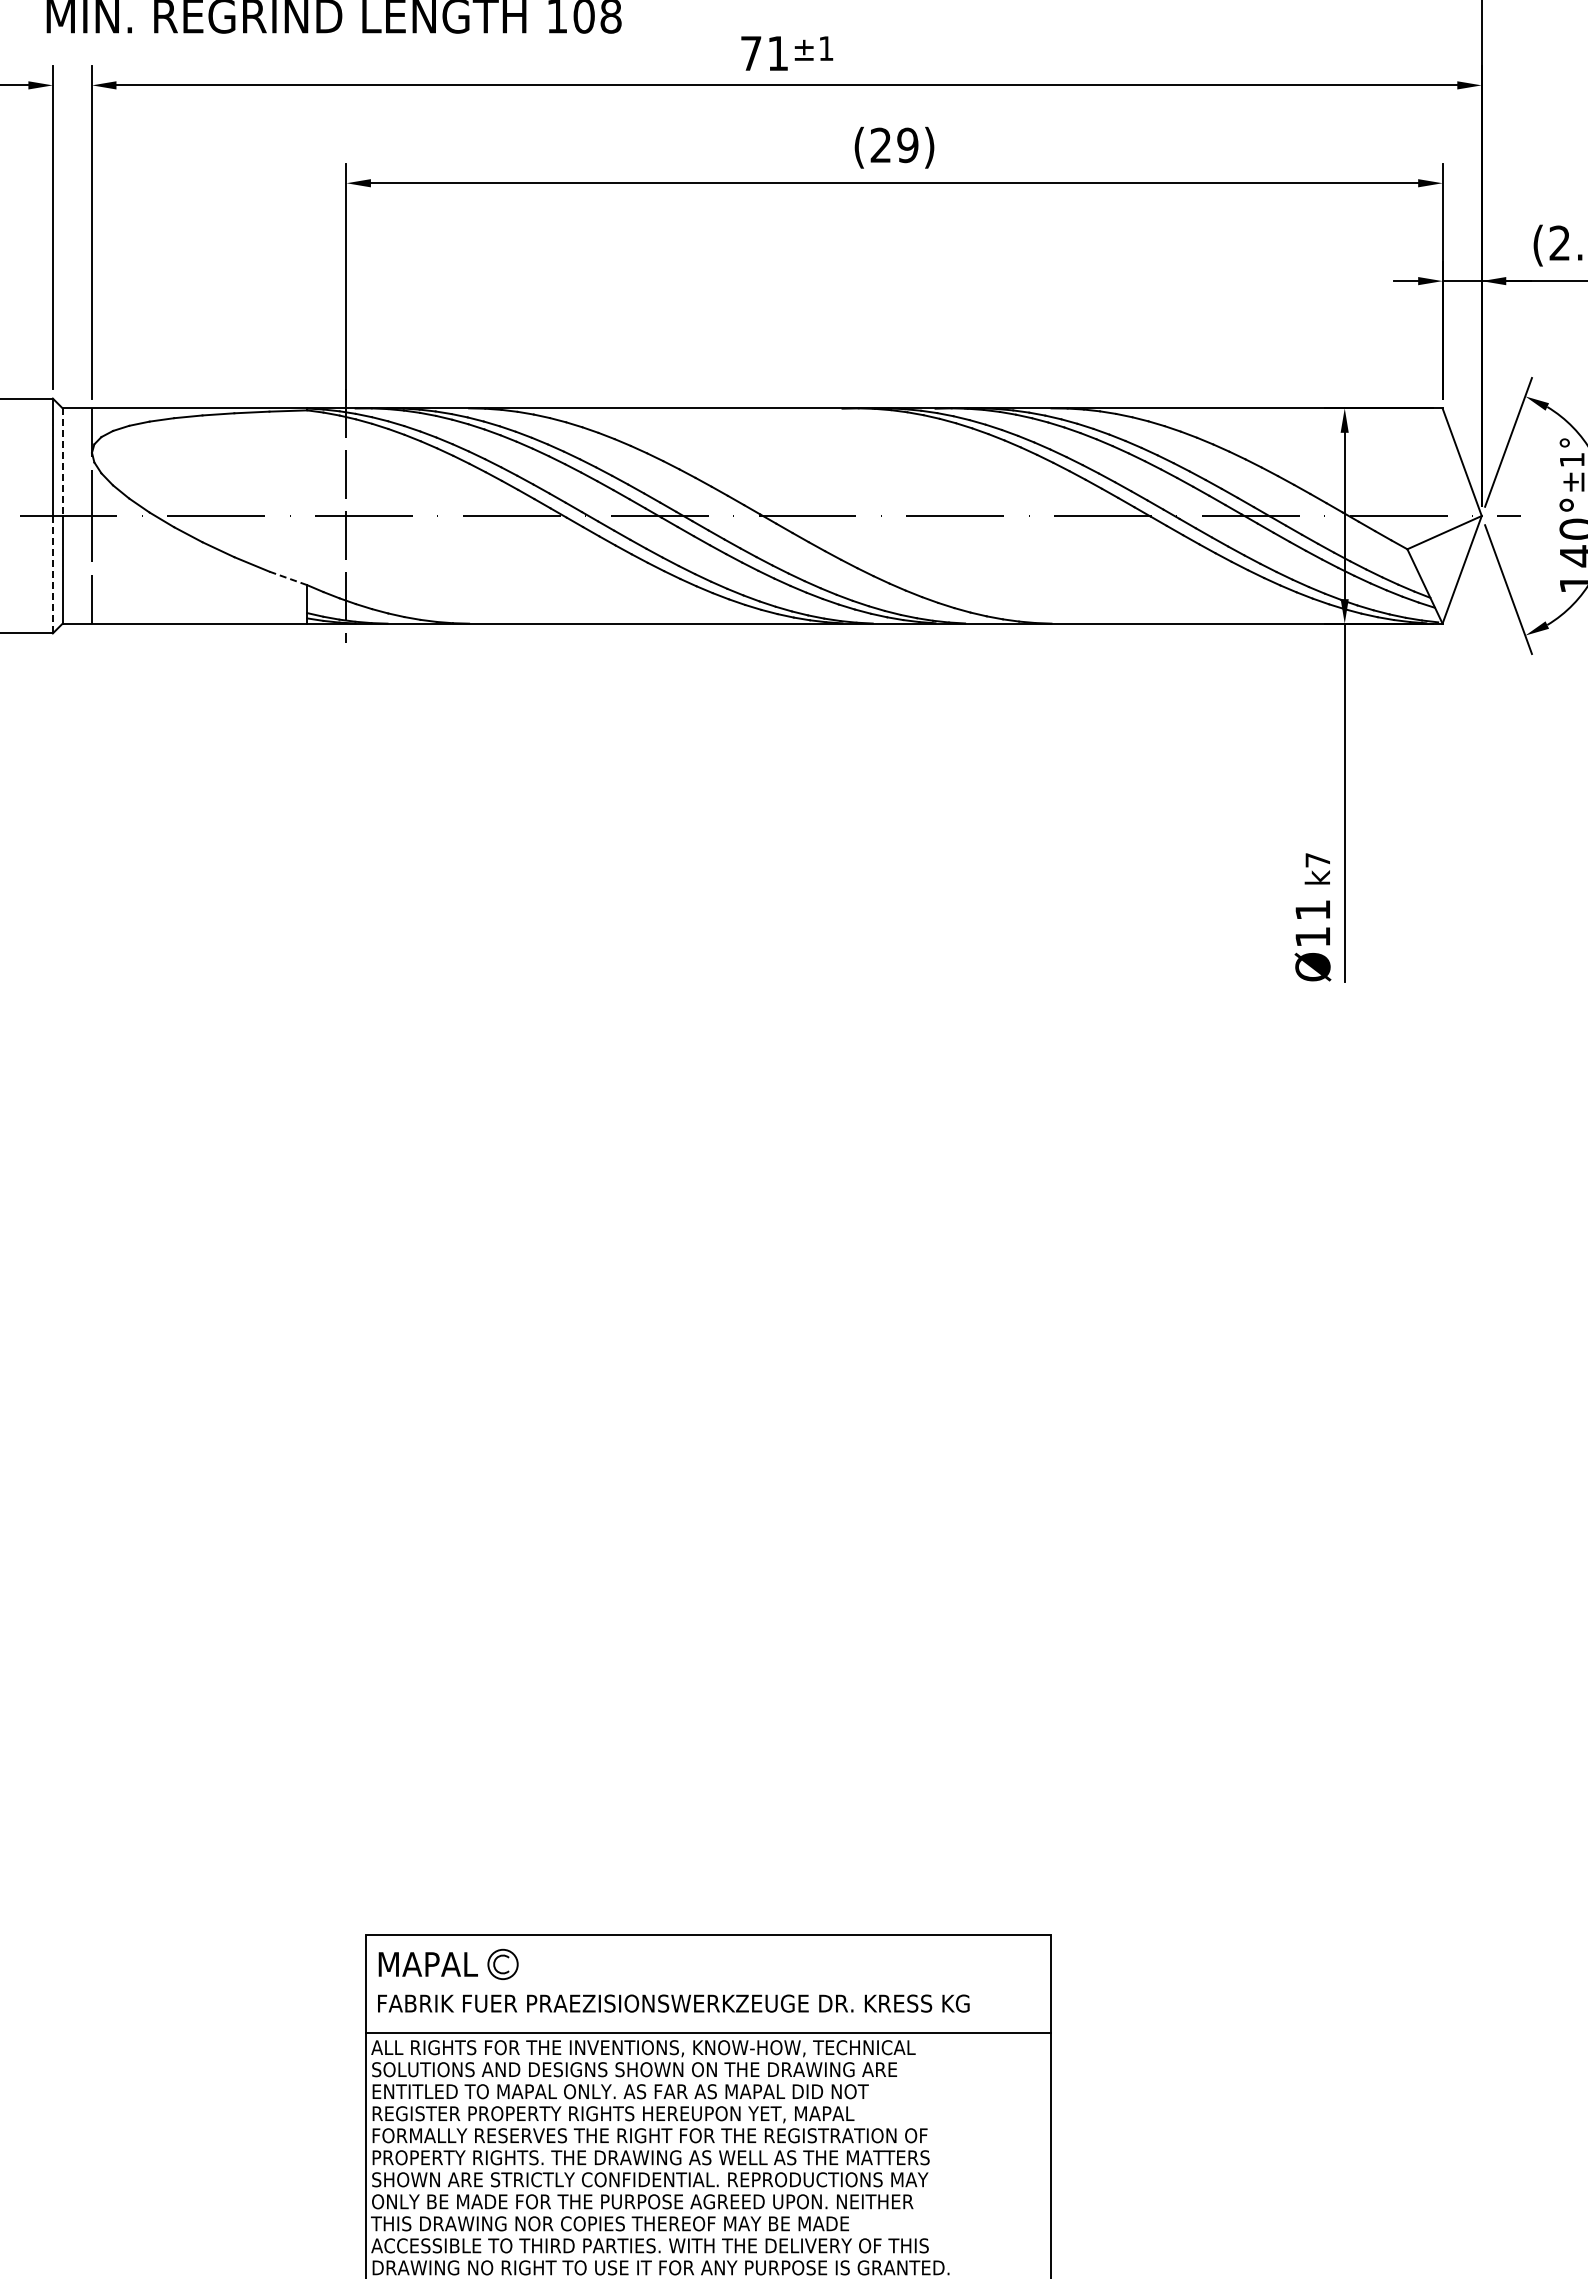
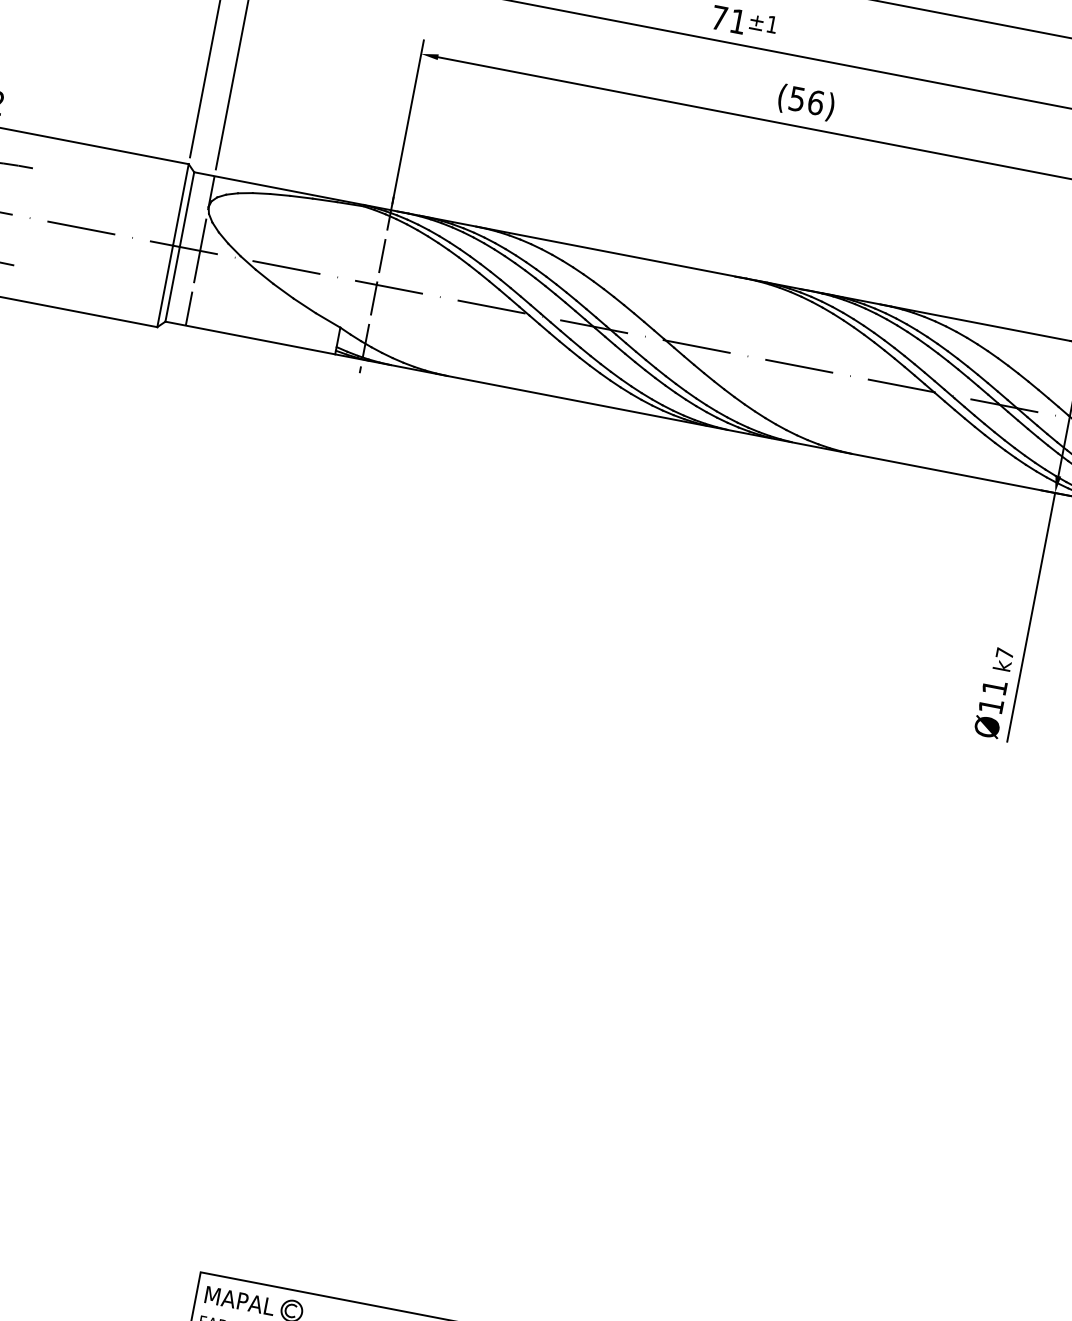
text: (894, 145) -> (806, 101), (29) -> (56)
line: (62, 462) -> (186, 209), dashed -> solid
line: (52, 574) -> (164, 286), dashed -> solid
line: (288, 578) -> (328, 320), dashed -> solid

